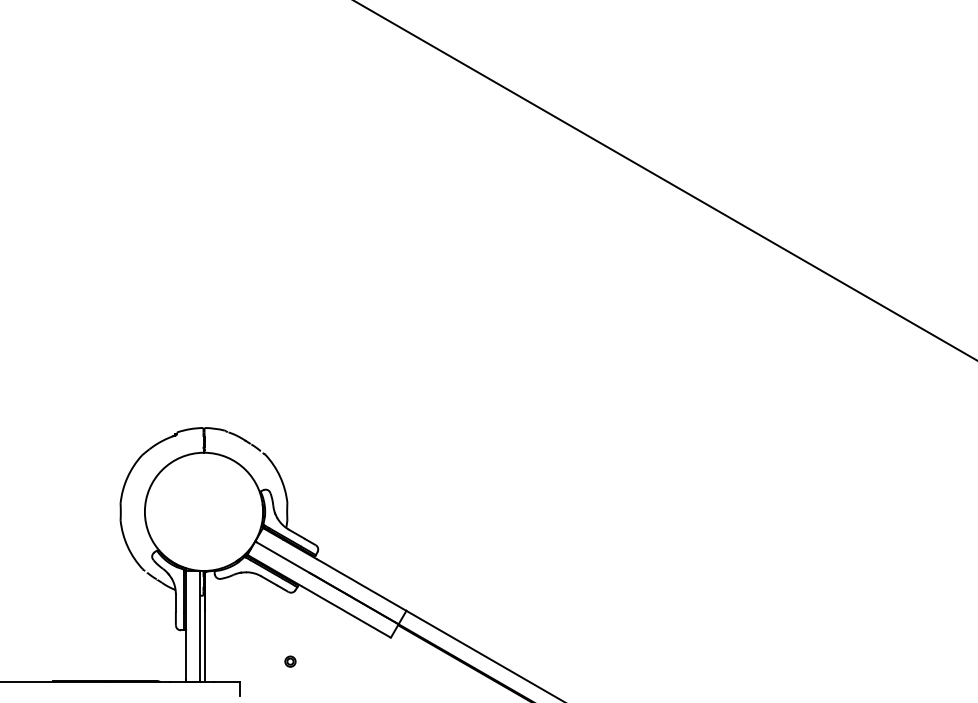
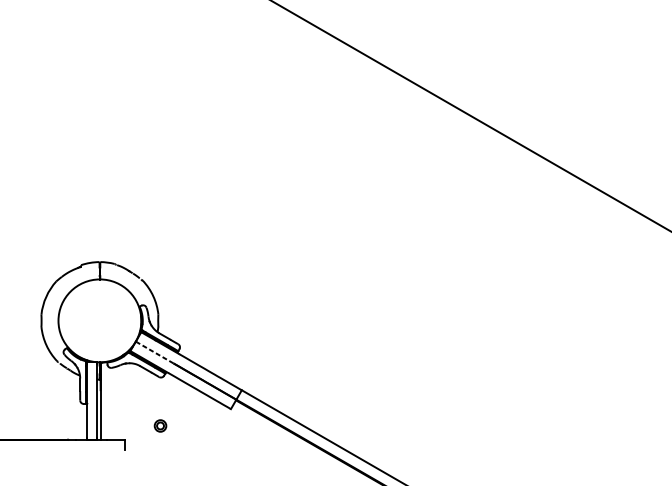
line: (282, 557) -> (154, 352), solid -> dashed
part: (290, 661) -> (160, 425), size x1.6

